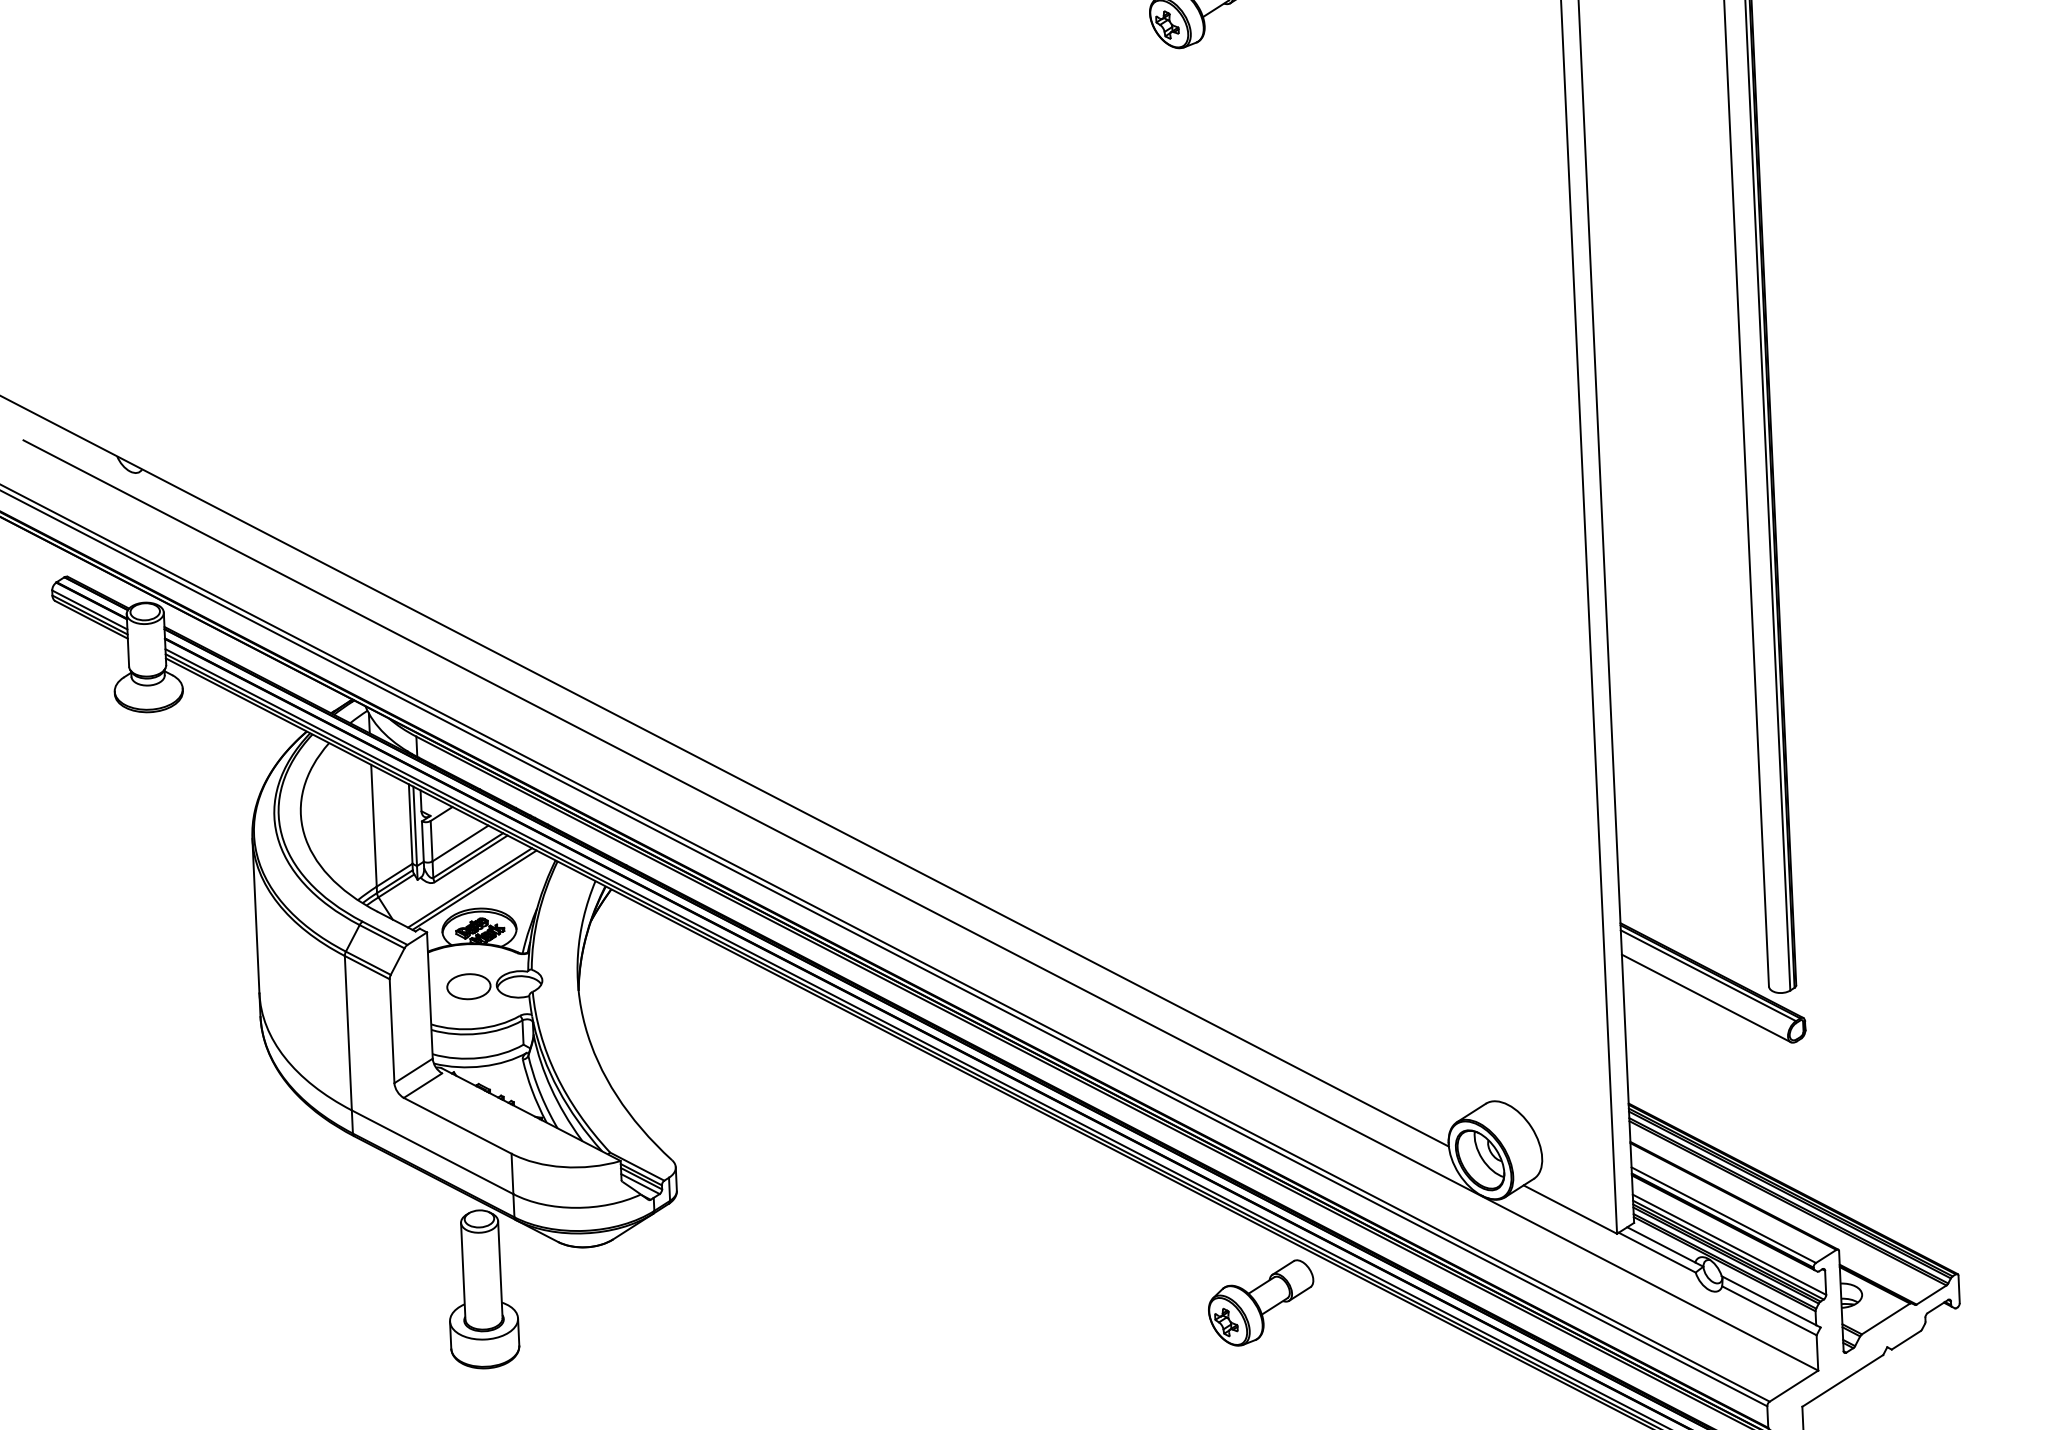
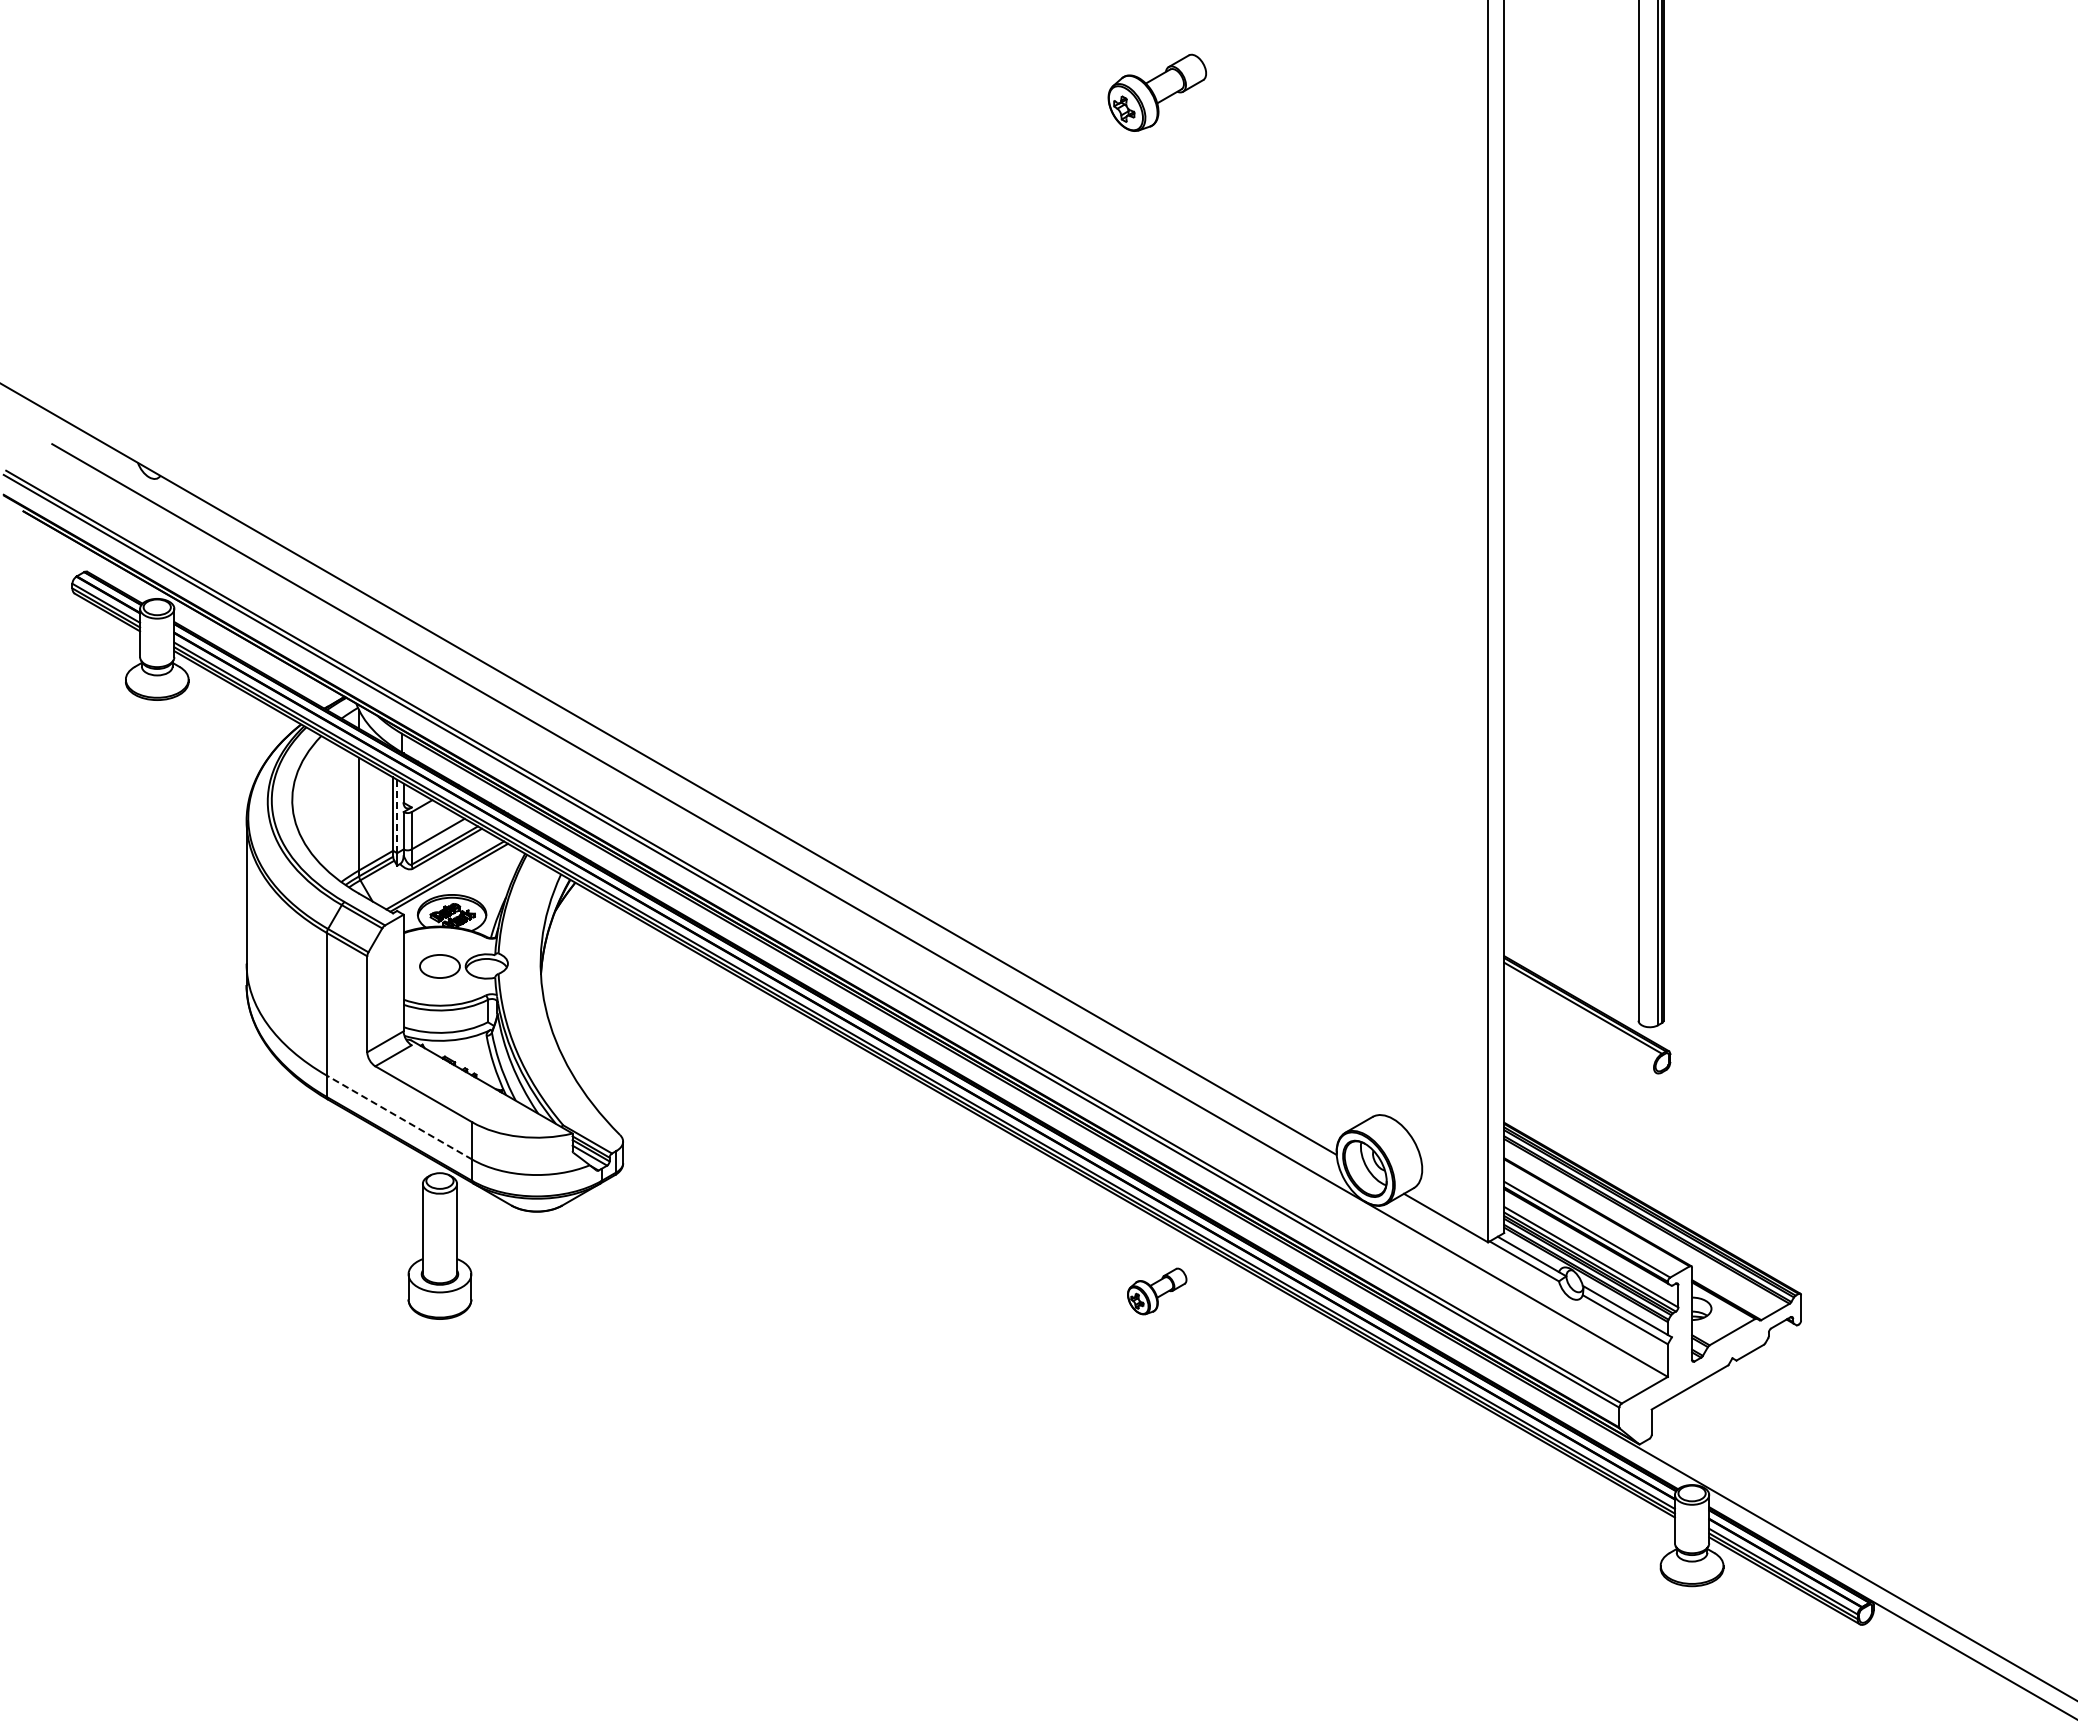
line: (415, 826) -> (397, 816), solid -> dashed
line: (1706, 998) -> (1580, 1029), removed
line: (432, 1152) -> (399, 1117), solid -> dashed
part: (1260, 1303) -> (1156, 1291), size x0.6

